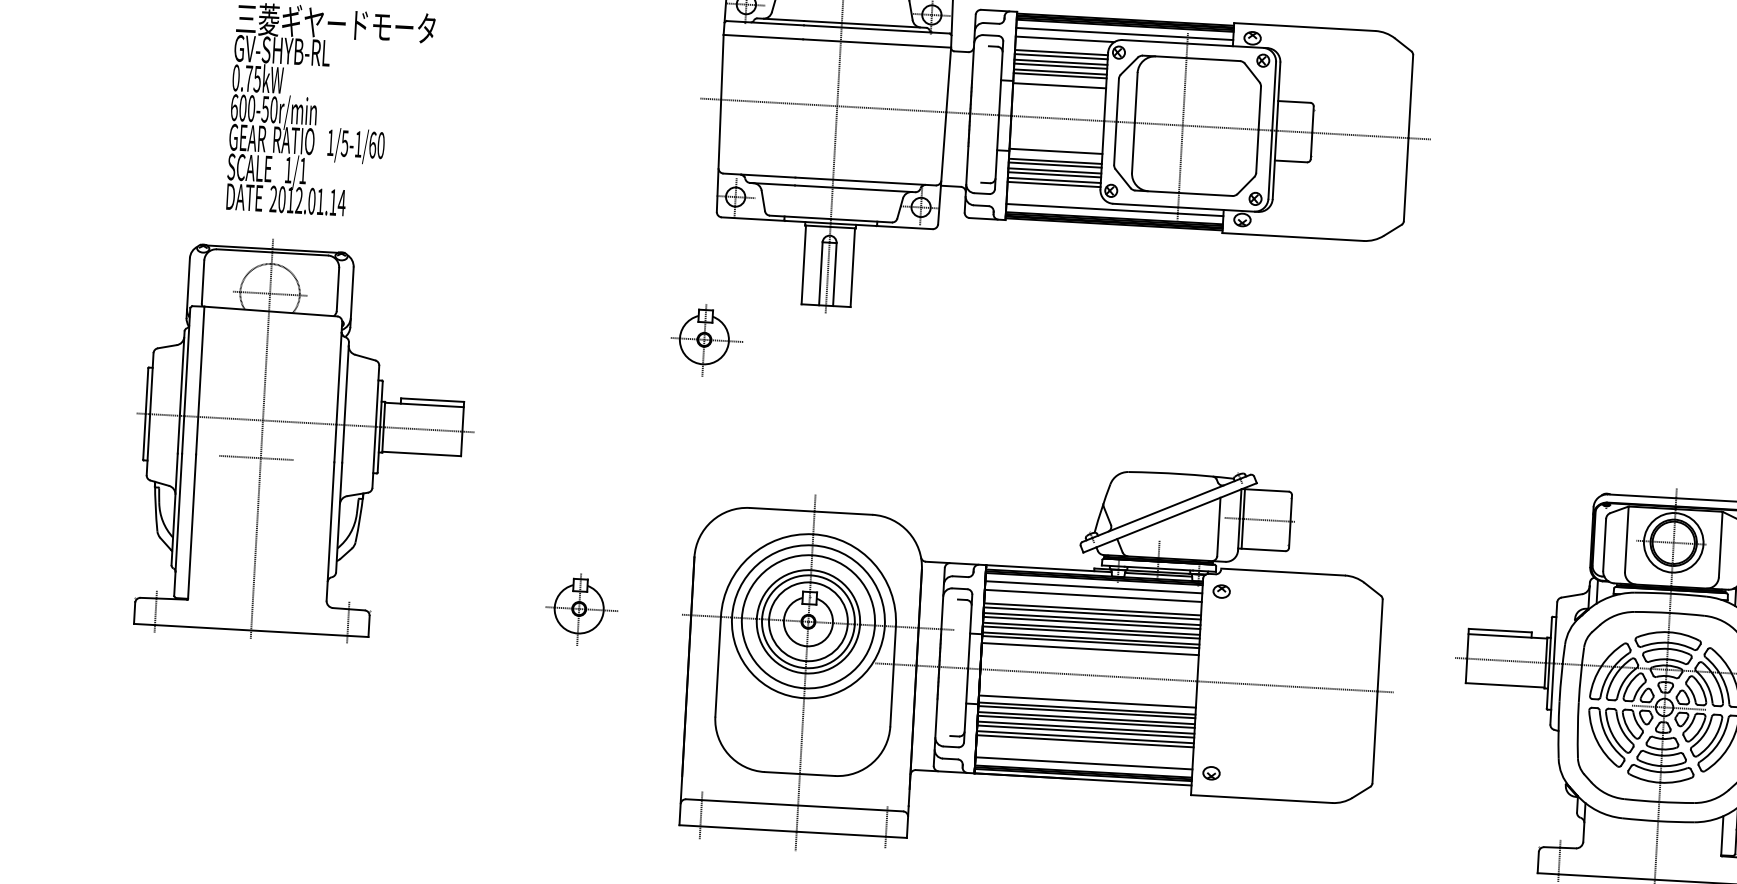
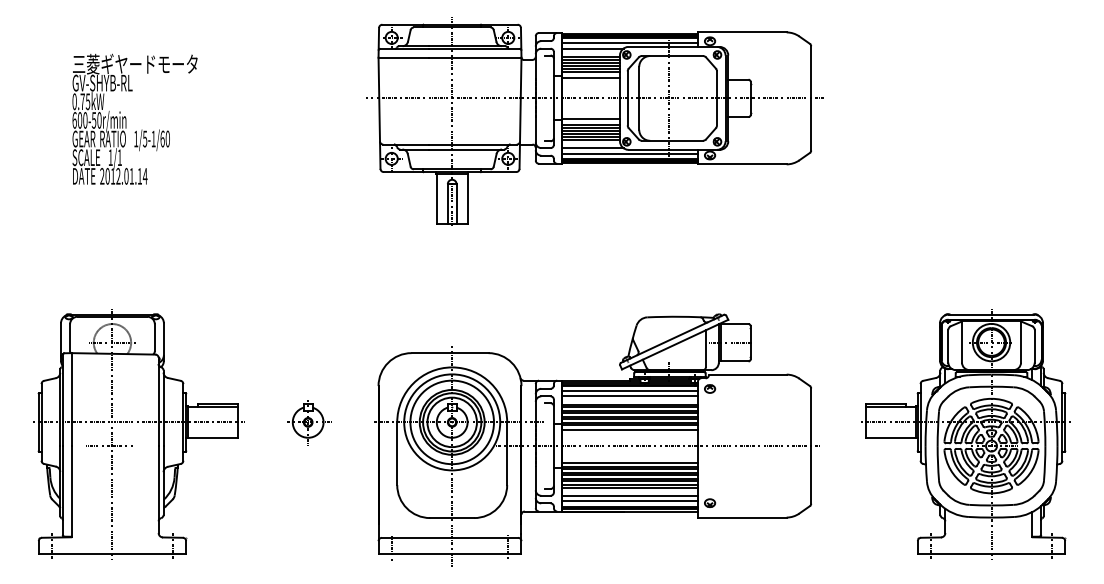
line: (1056, 198) -> (592, 148), added
part: (706, 340) -> (378, 249), removed
part: (303, 442) -> (138, 434), moved
line: (1084, 753) -> (629, 495), added

